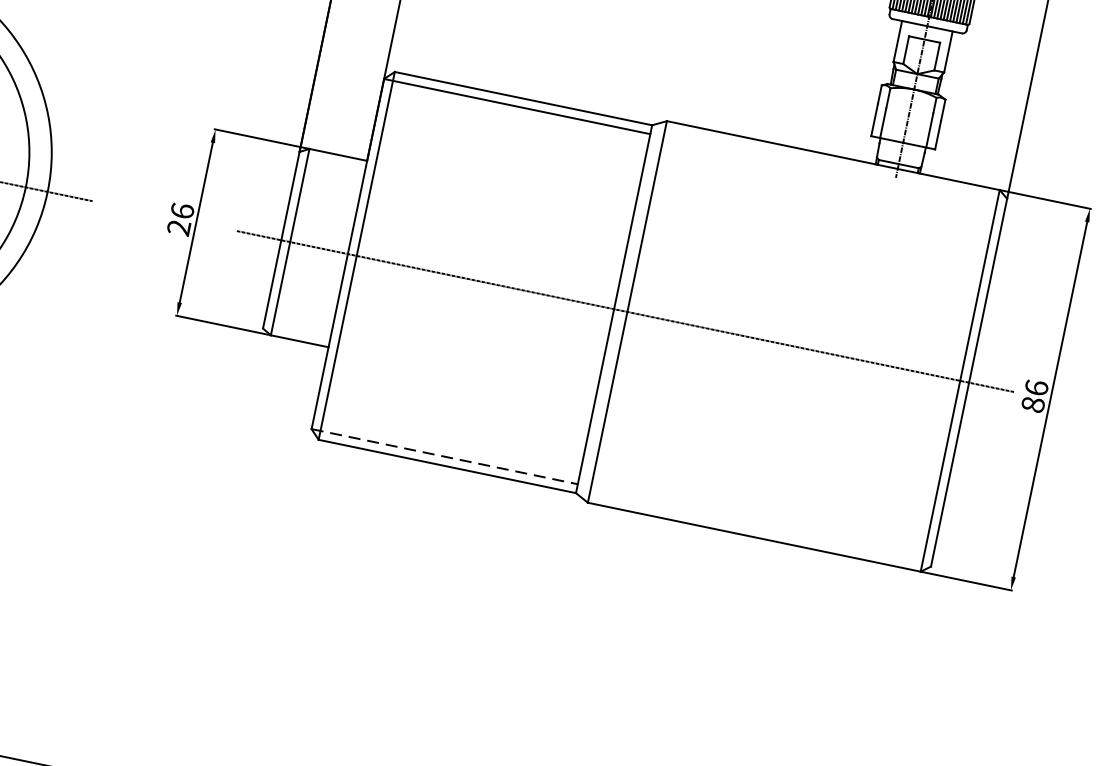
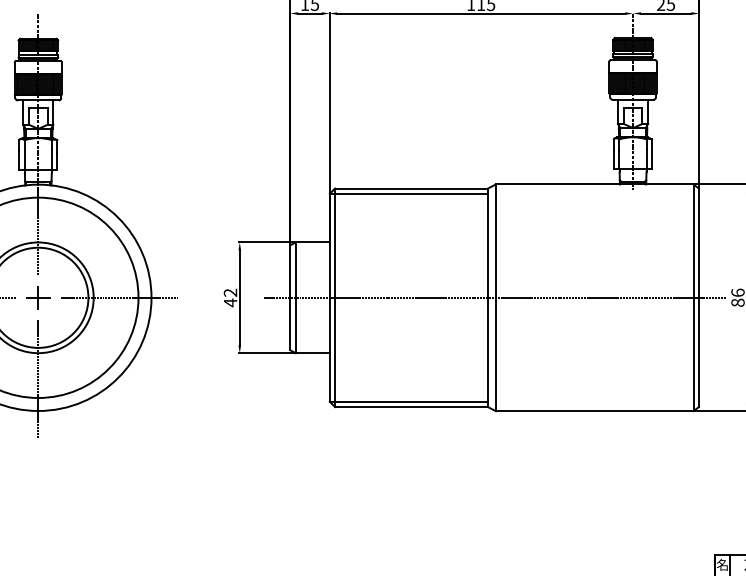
text: (180, 218) -> (230, 297), 26 -> 42
line: (445, 456) -> (409, 401), dashed -> solid

